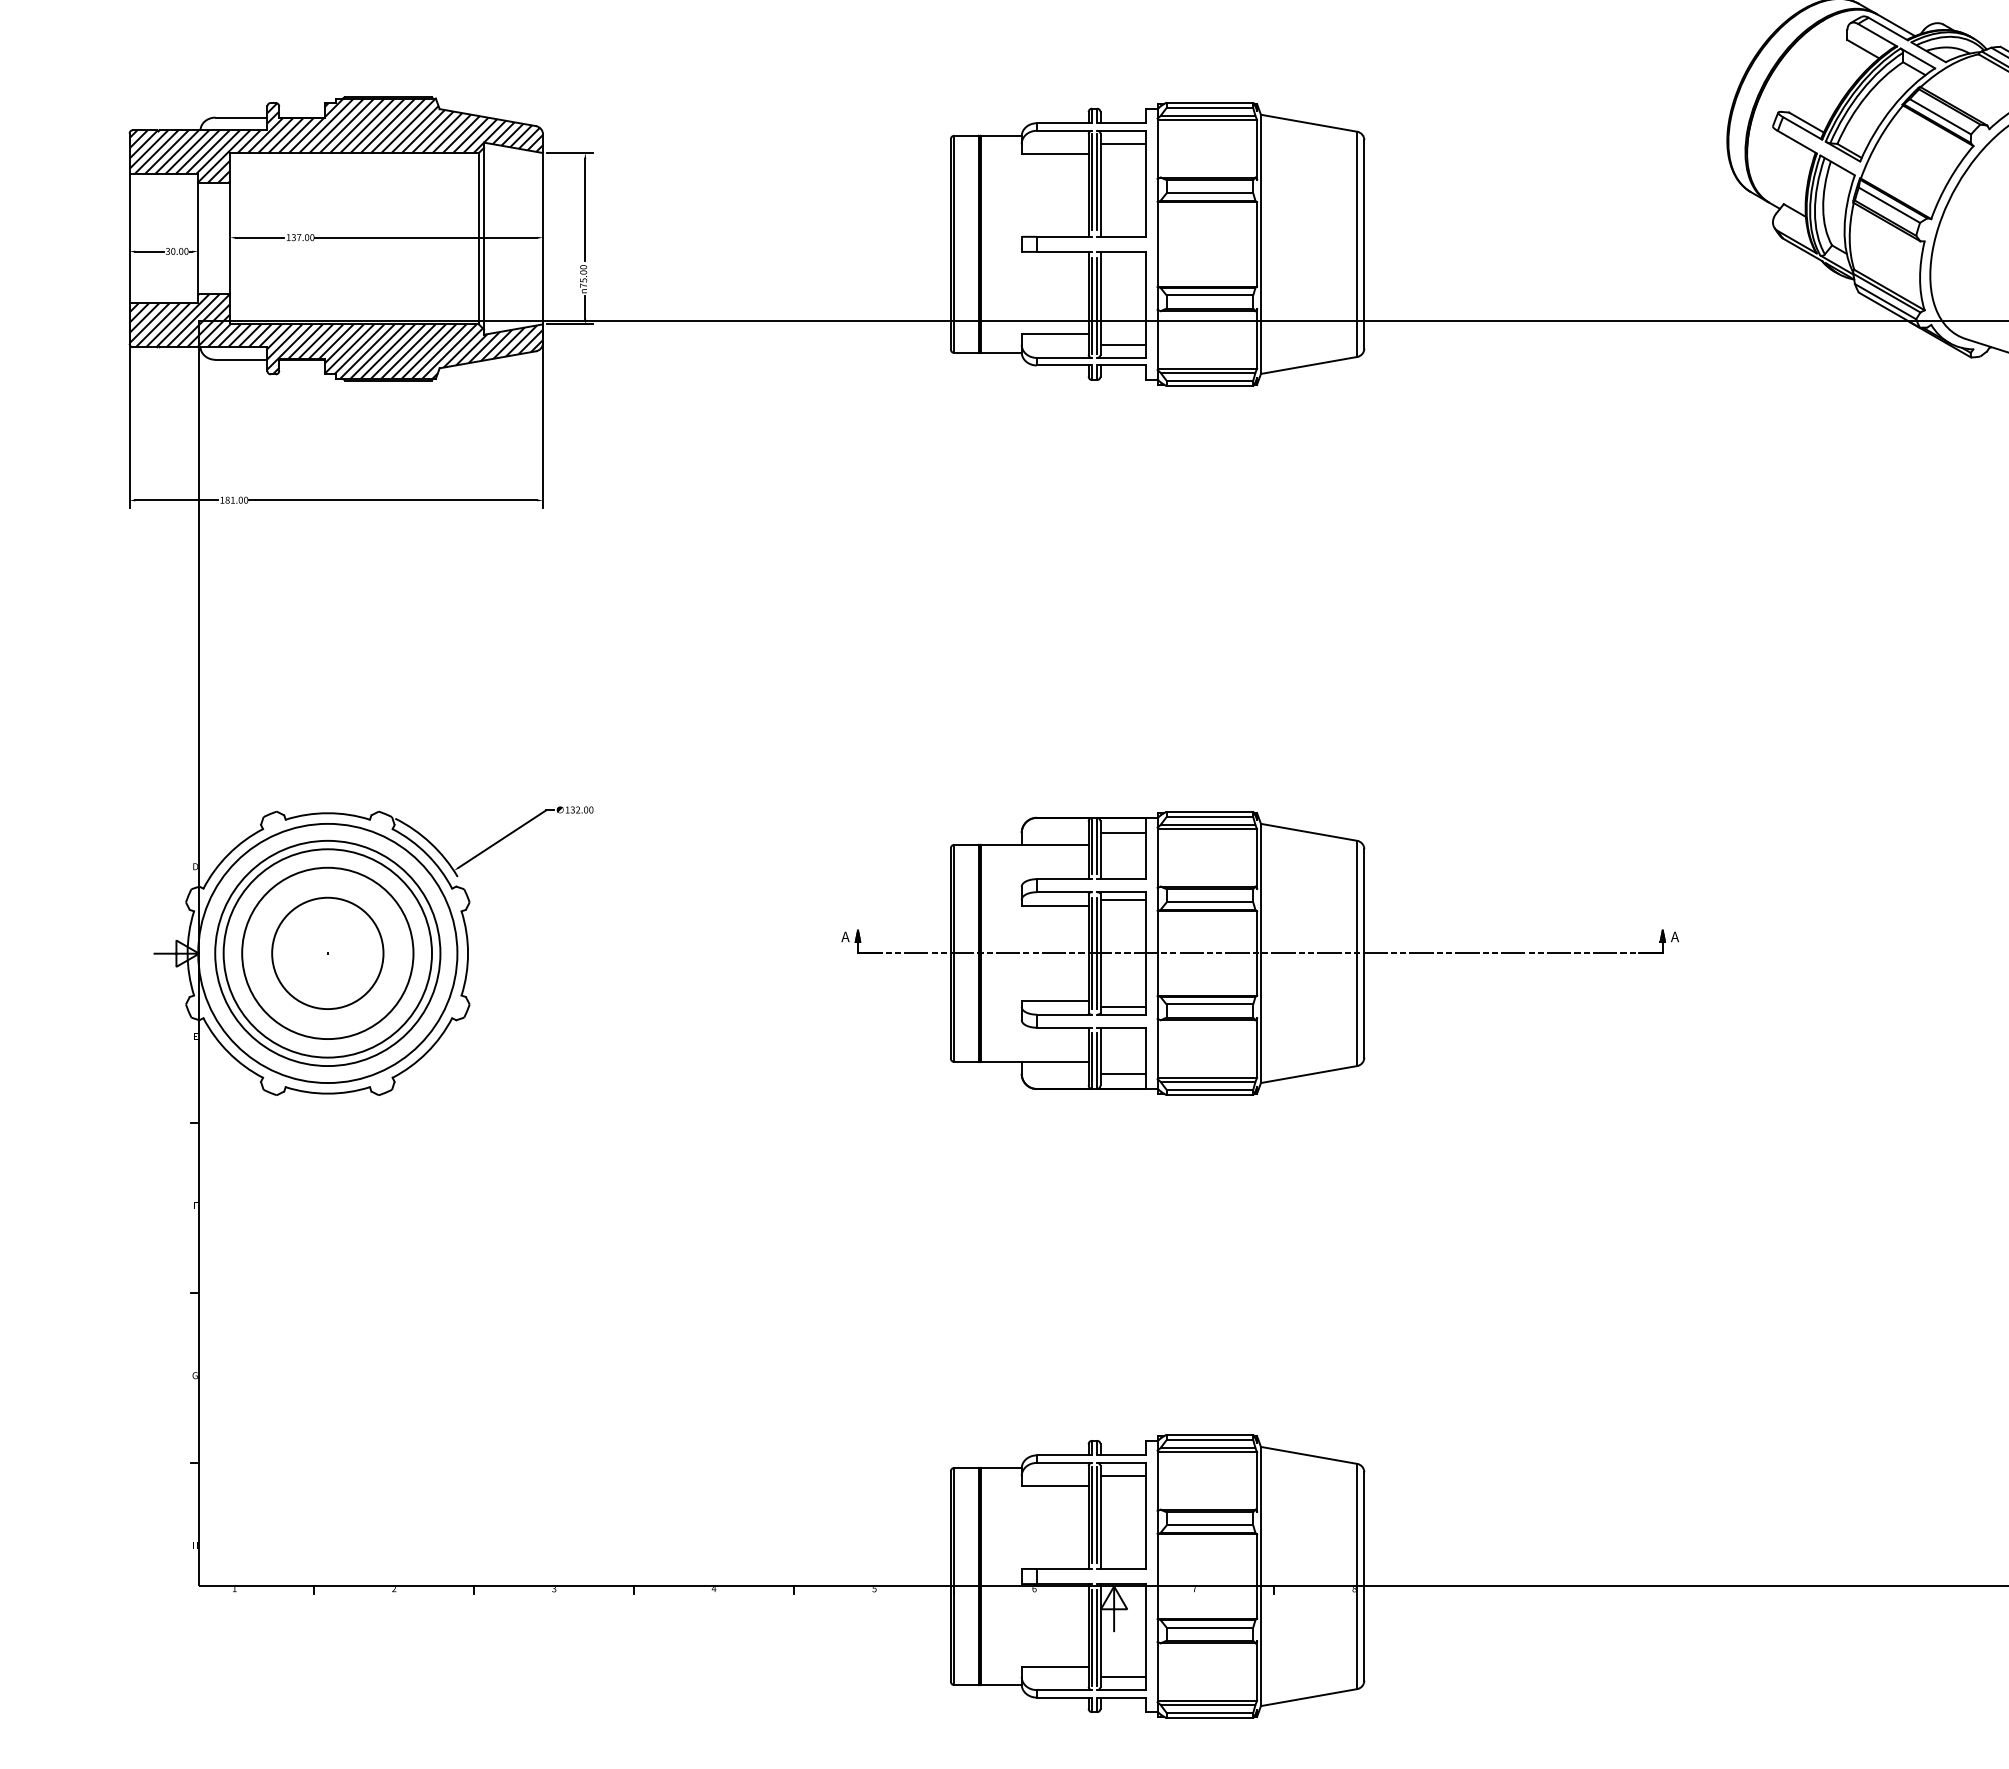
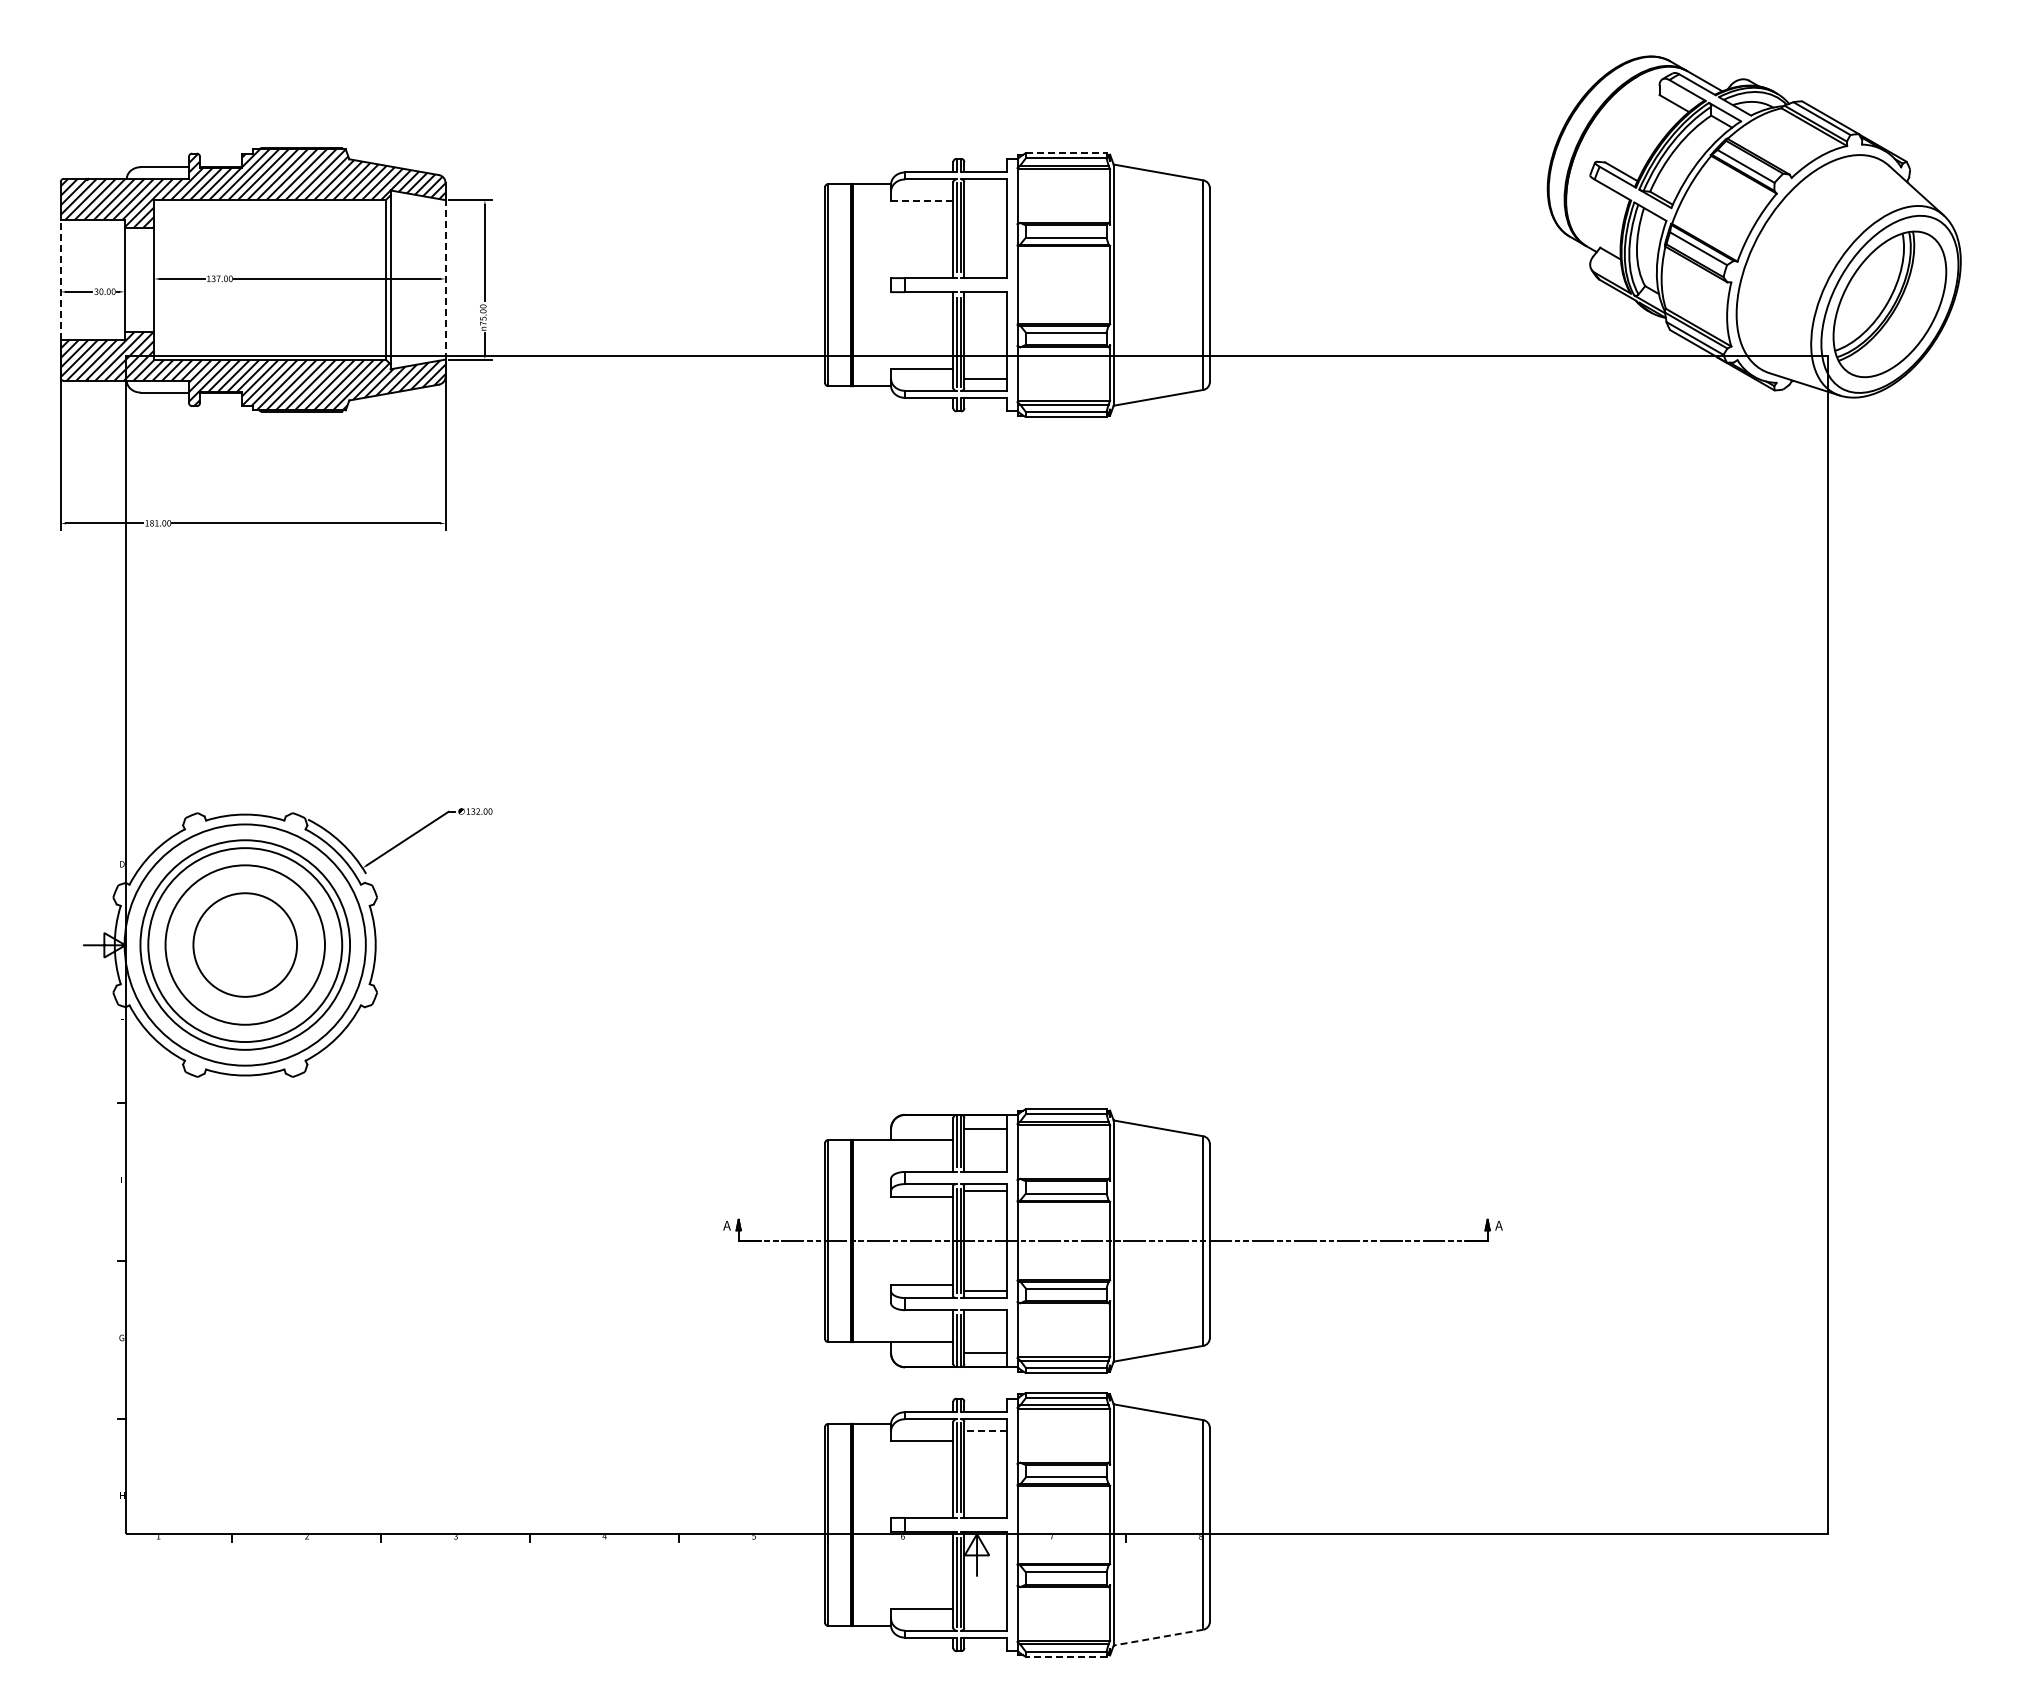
line: (1210, 102) -> (1066, 153), solid -> dashed
line: (1123, 143) -> (985, 191), removed
line: (1054, 154) -> (921, 201), solid -> dashed
line: (129, 238) -> (60, 279), solid -> dashed
line: (542, 238) -> (445, 279), solid -> dashed
part: (1259, 952) -> (1112, 1240), moved
line: (1122, 1476) -> (984, 1431), solid -> dashed
line: (1123, 1677) -> (985, 1618), removed
line: (1309, 1697) -> (1158, 1637), solid -> dashed
line: (1209, 1717) -> (1065, 1656), solid -> dashed

